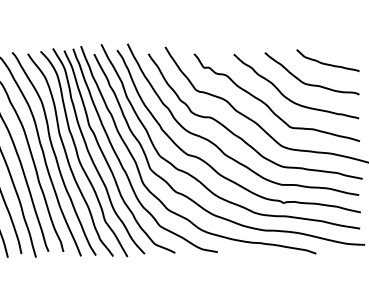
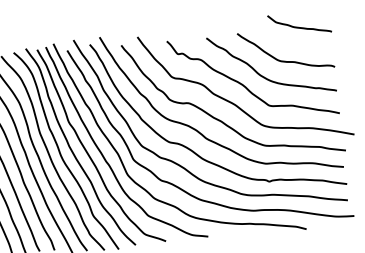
curve: (327, 63) -> (299, 26), moved

